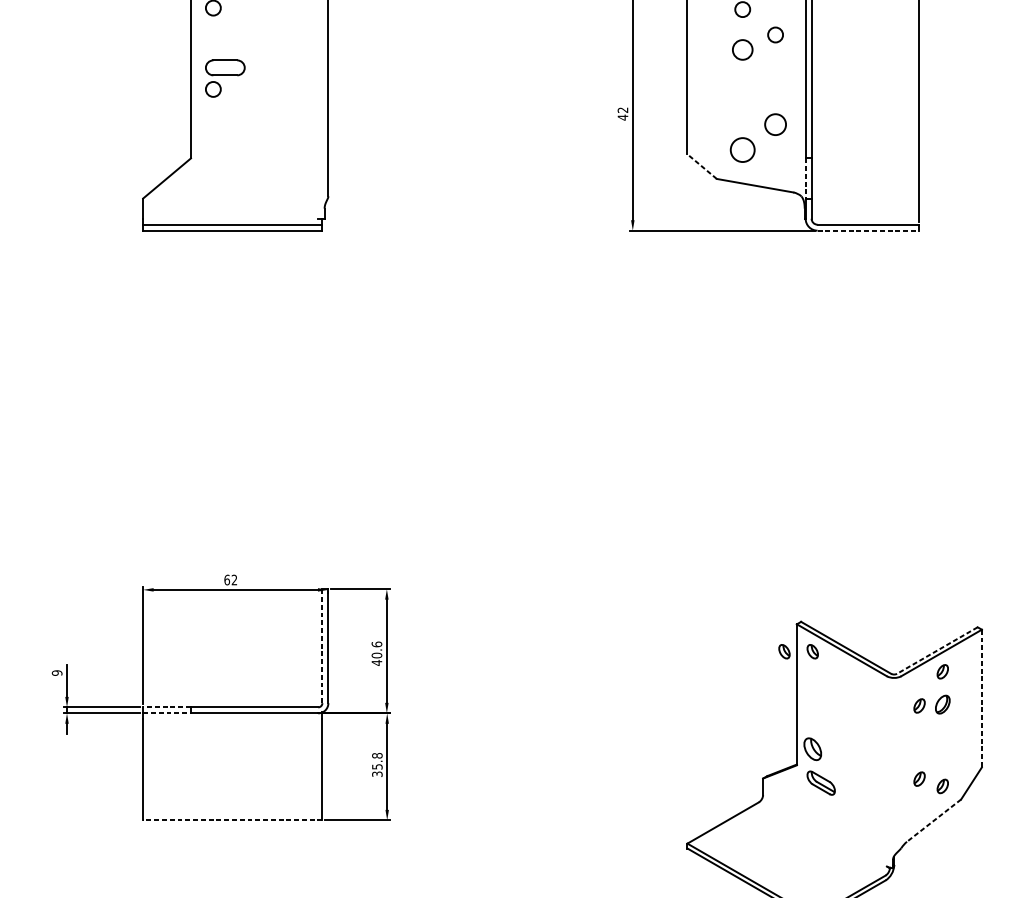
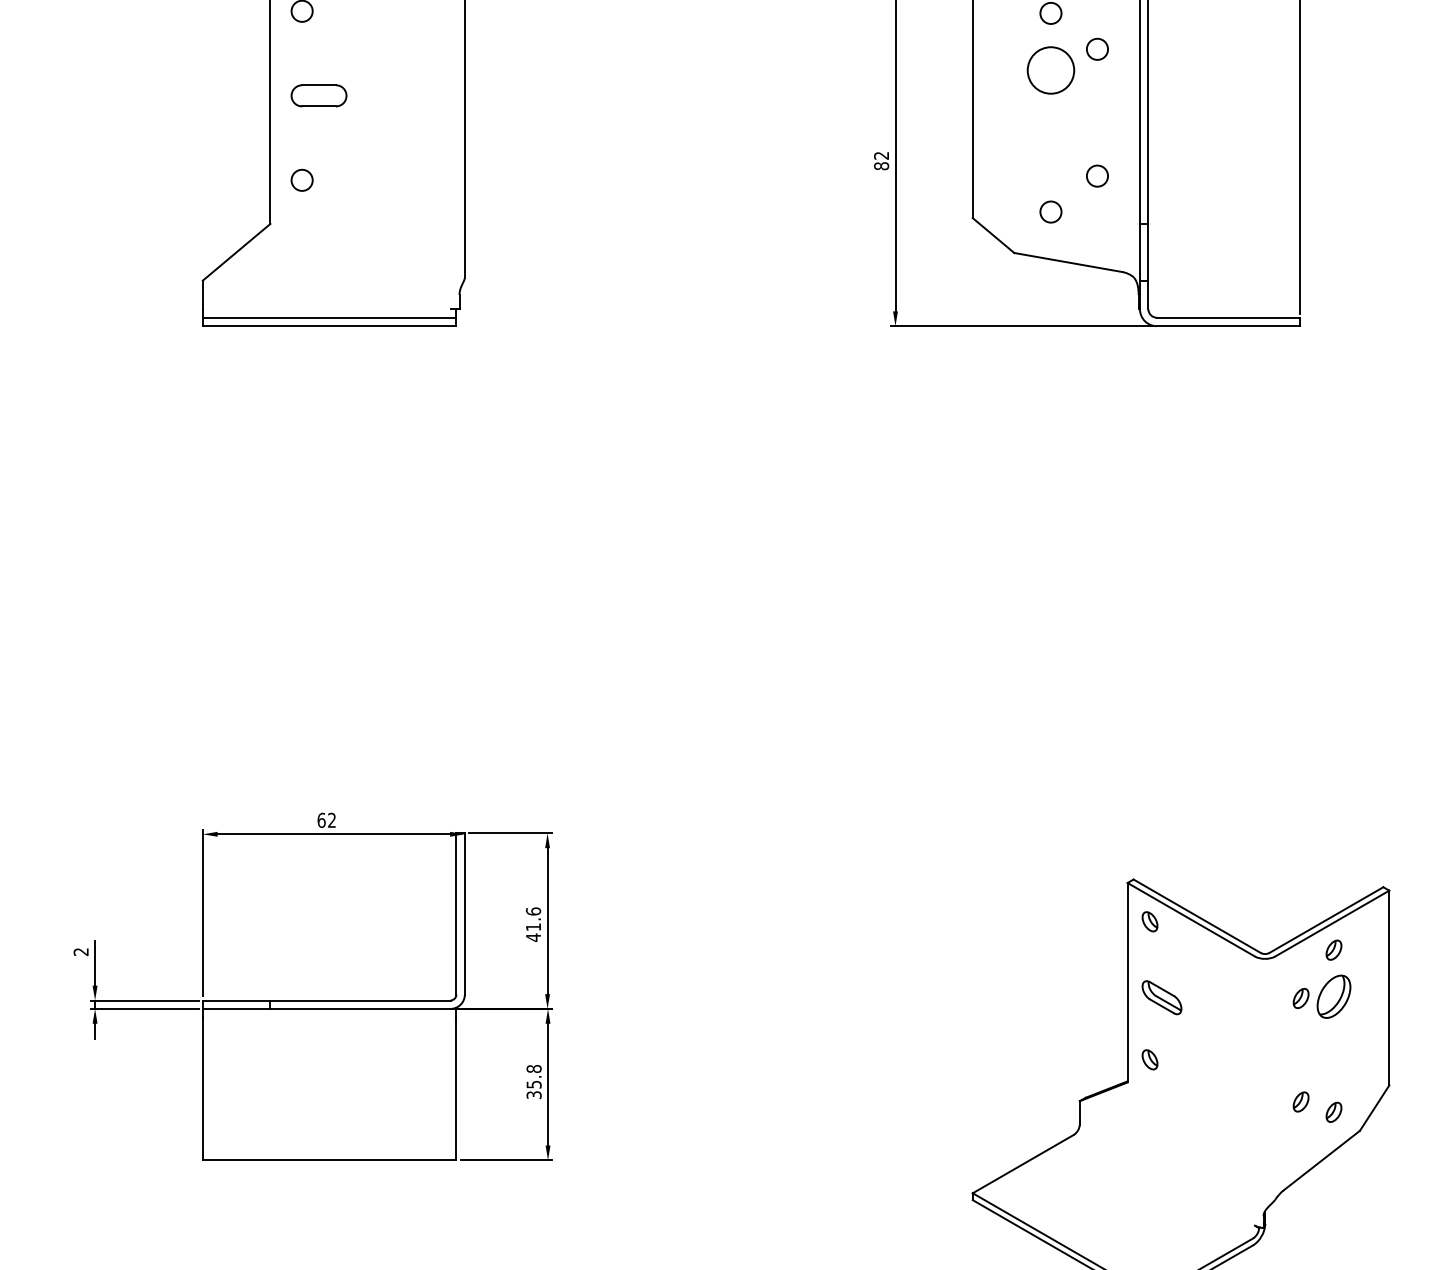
circle: (742, 49) -> (1050, 70), size x1.67
circle: (212, 88) -> (301, 179), moved
text: (622, 117) -> (881, 166), 42 -> 82
circle: (775, 124) -> (1097, 175), size x0.71
circle: (742, 149) -> (1050, 211), size x0.62
line: (702, 166) -> (993, 235), dashed -> solid
line: (805, 178) -> (1139, 252), dashed -> solid
line: (868, 230) -> (1228, 326), dashed -> solid
line: (322, 645) -> (456, 913), dashed -> solid
line: (937, 650) -> (1326, 920), dashed -> solid
part: (784, 651) -> (1109, 921), removed
text: (376, 655) -> (533, 927), 40.6 -> 41.6
text: (56, 673) -> (80, 952), 9 -> 2
line: (982, 698) -> (1389, 988), dashed -> solid
part: (942, 704) -> (1333, 996), size x1.67
line: (166, 707) -> (236, 1000), dashed -> solid
line: (166, 713) -> (236, 1008), dashed -> solid
part: (812, 749) -> (1149, 1059), size x0.62
part: (820, 783) -> (1161, 997), moved
line: (232, 820) -> (329, 1160), dashed -> solid
line: (933, 820) -> (1321, 1160), dashed -> solid

